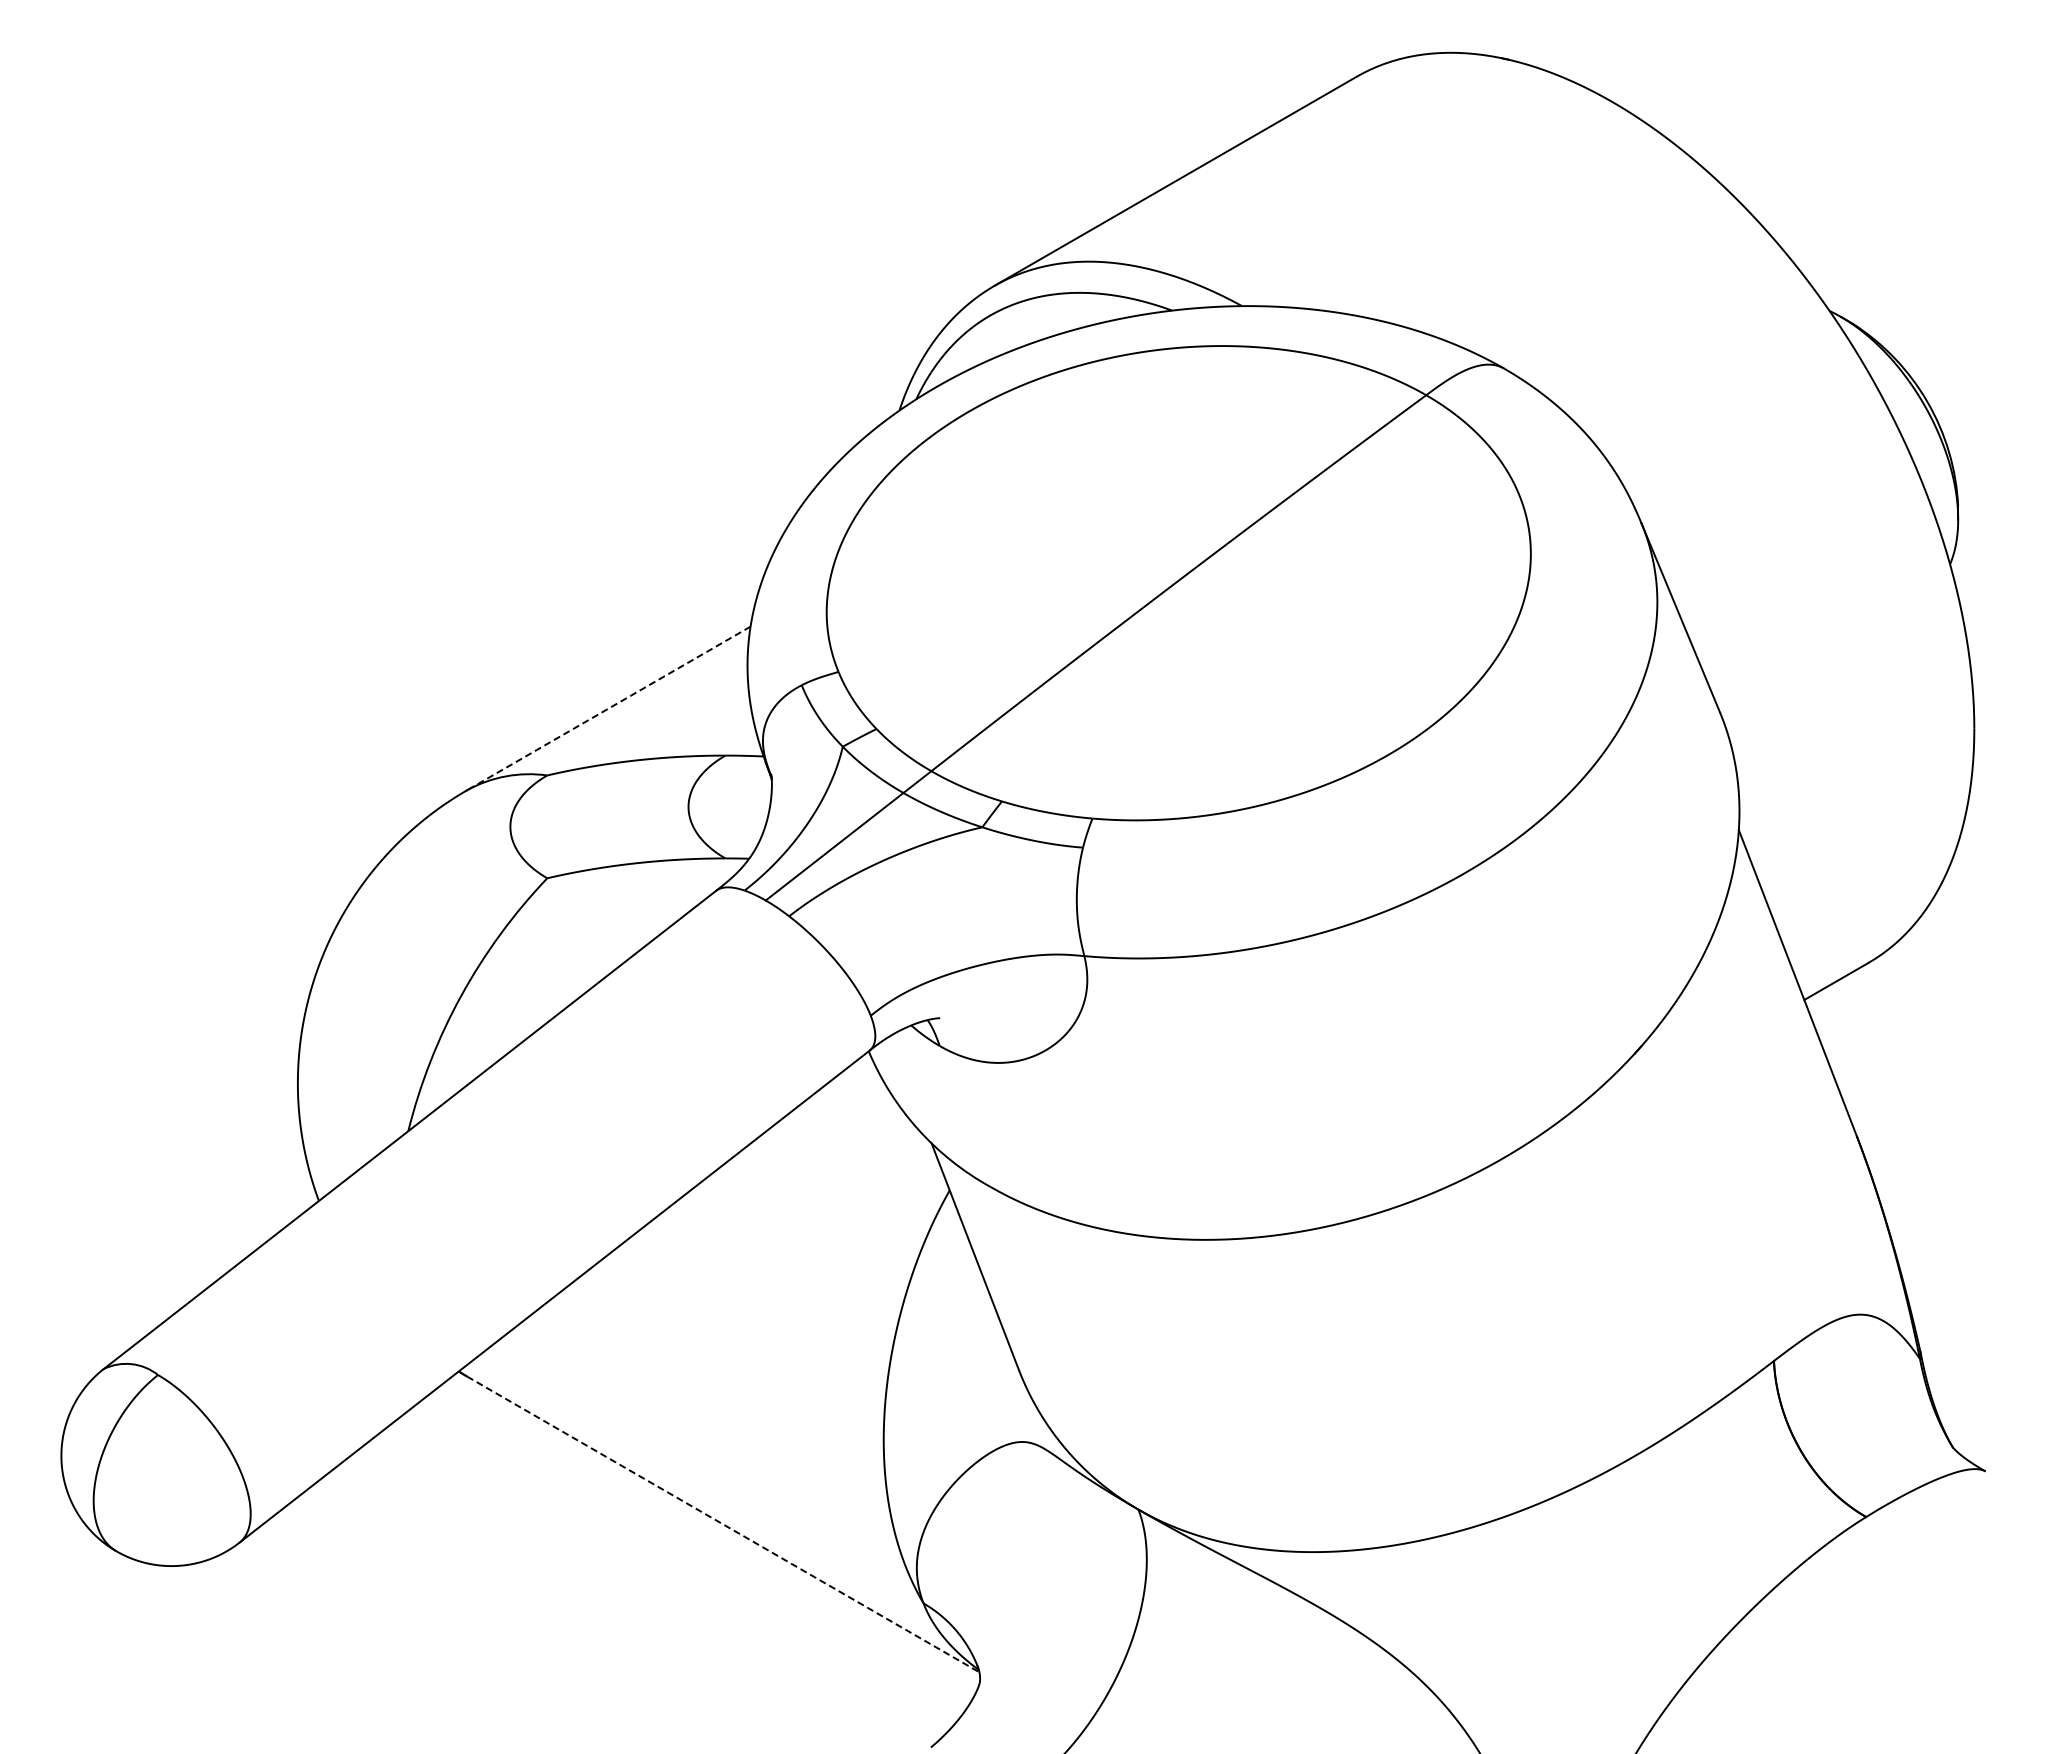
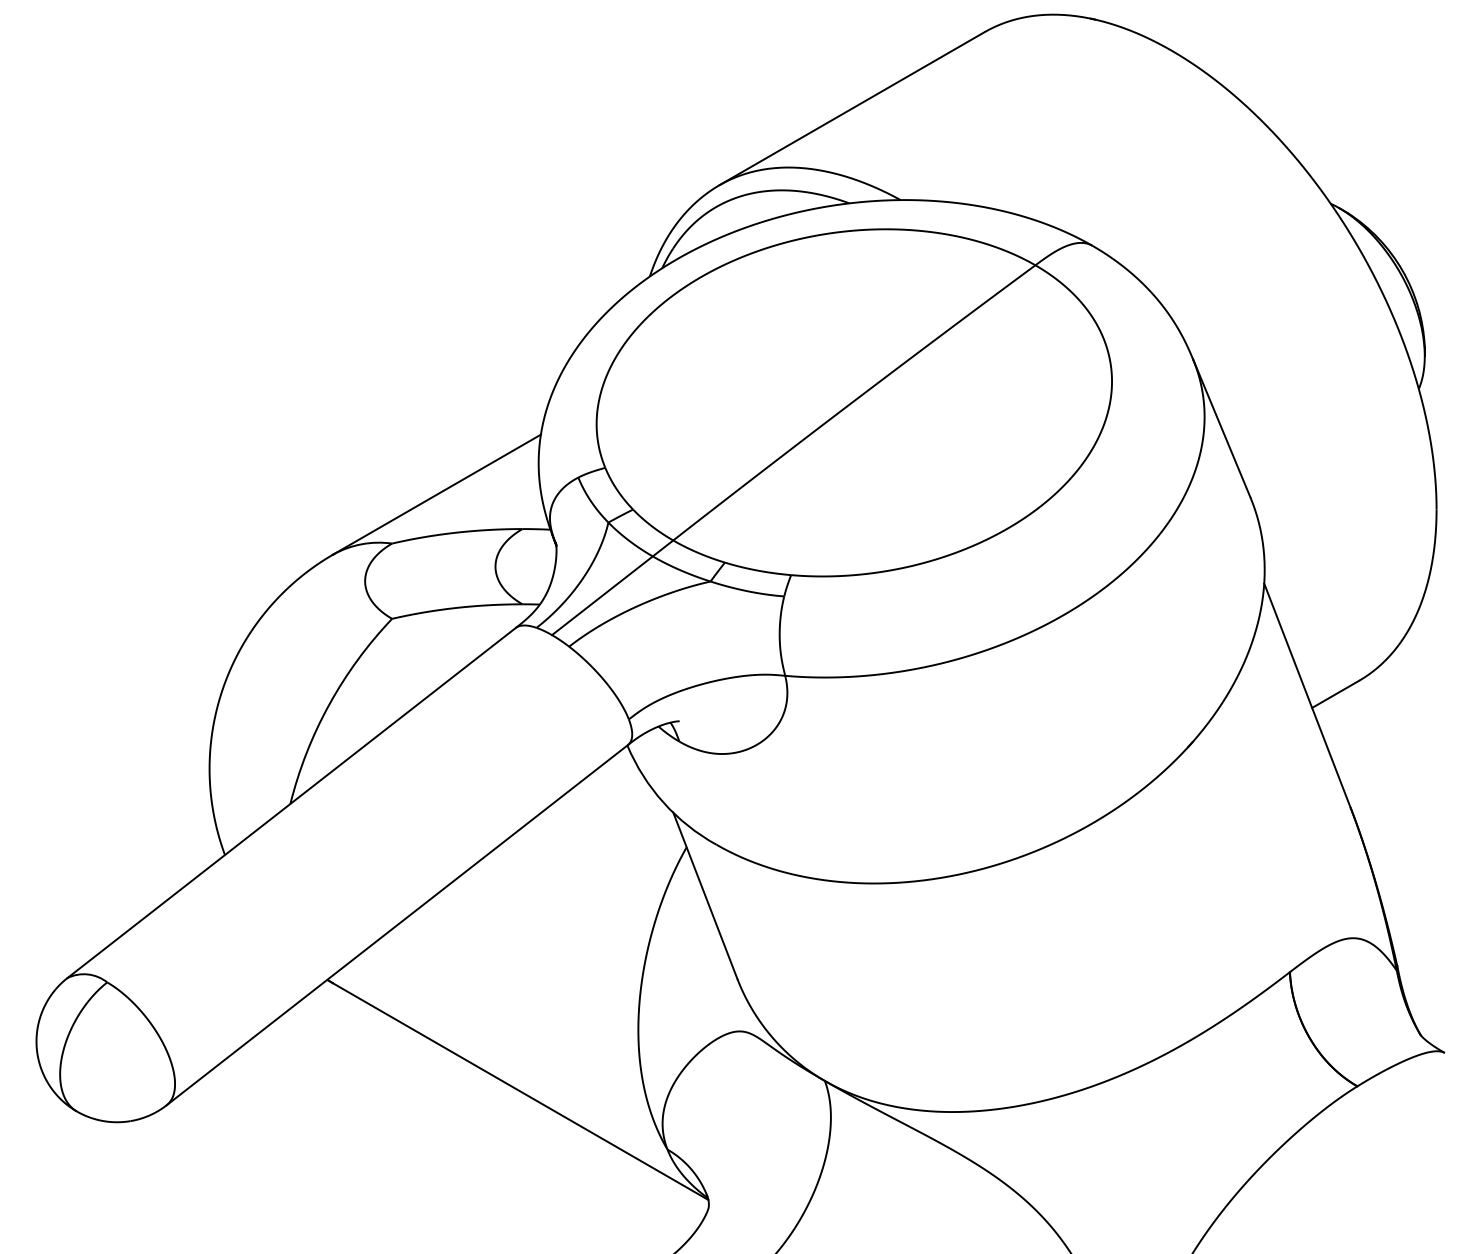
line: (608, 708) -> (436, 494), dashed -> solid
line: (723, 1524) -> (521, 1091), dashed -> solid

